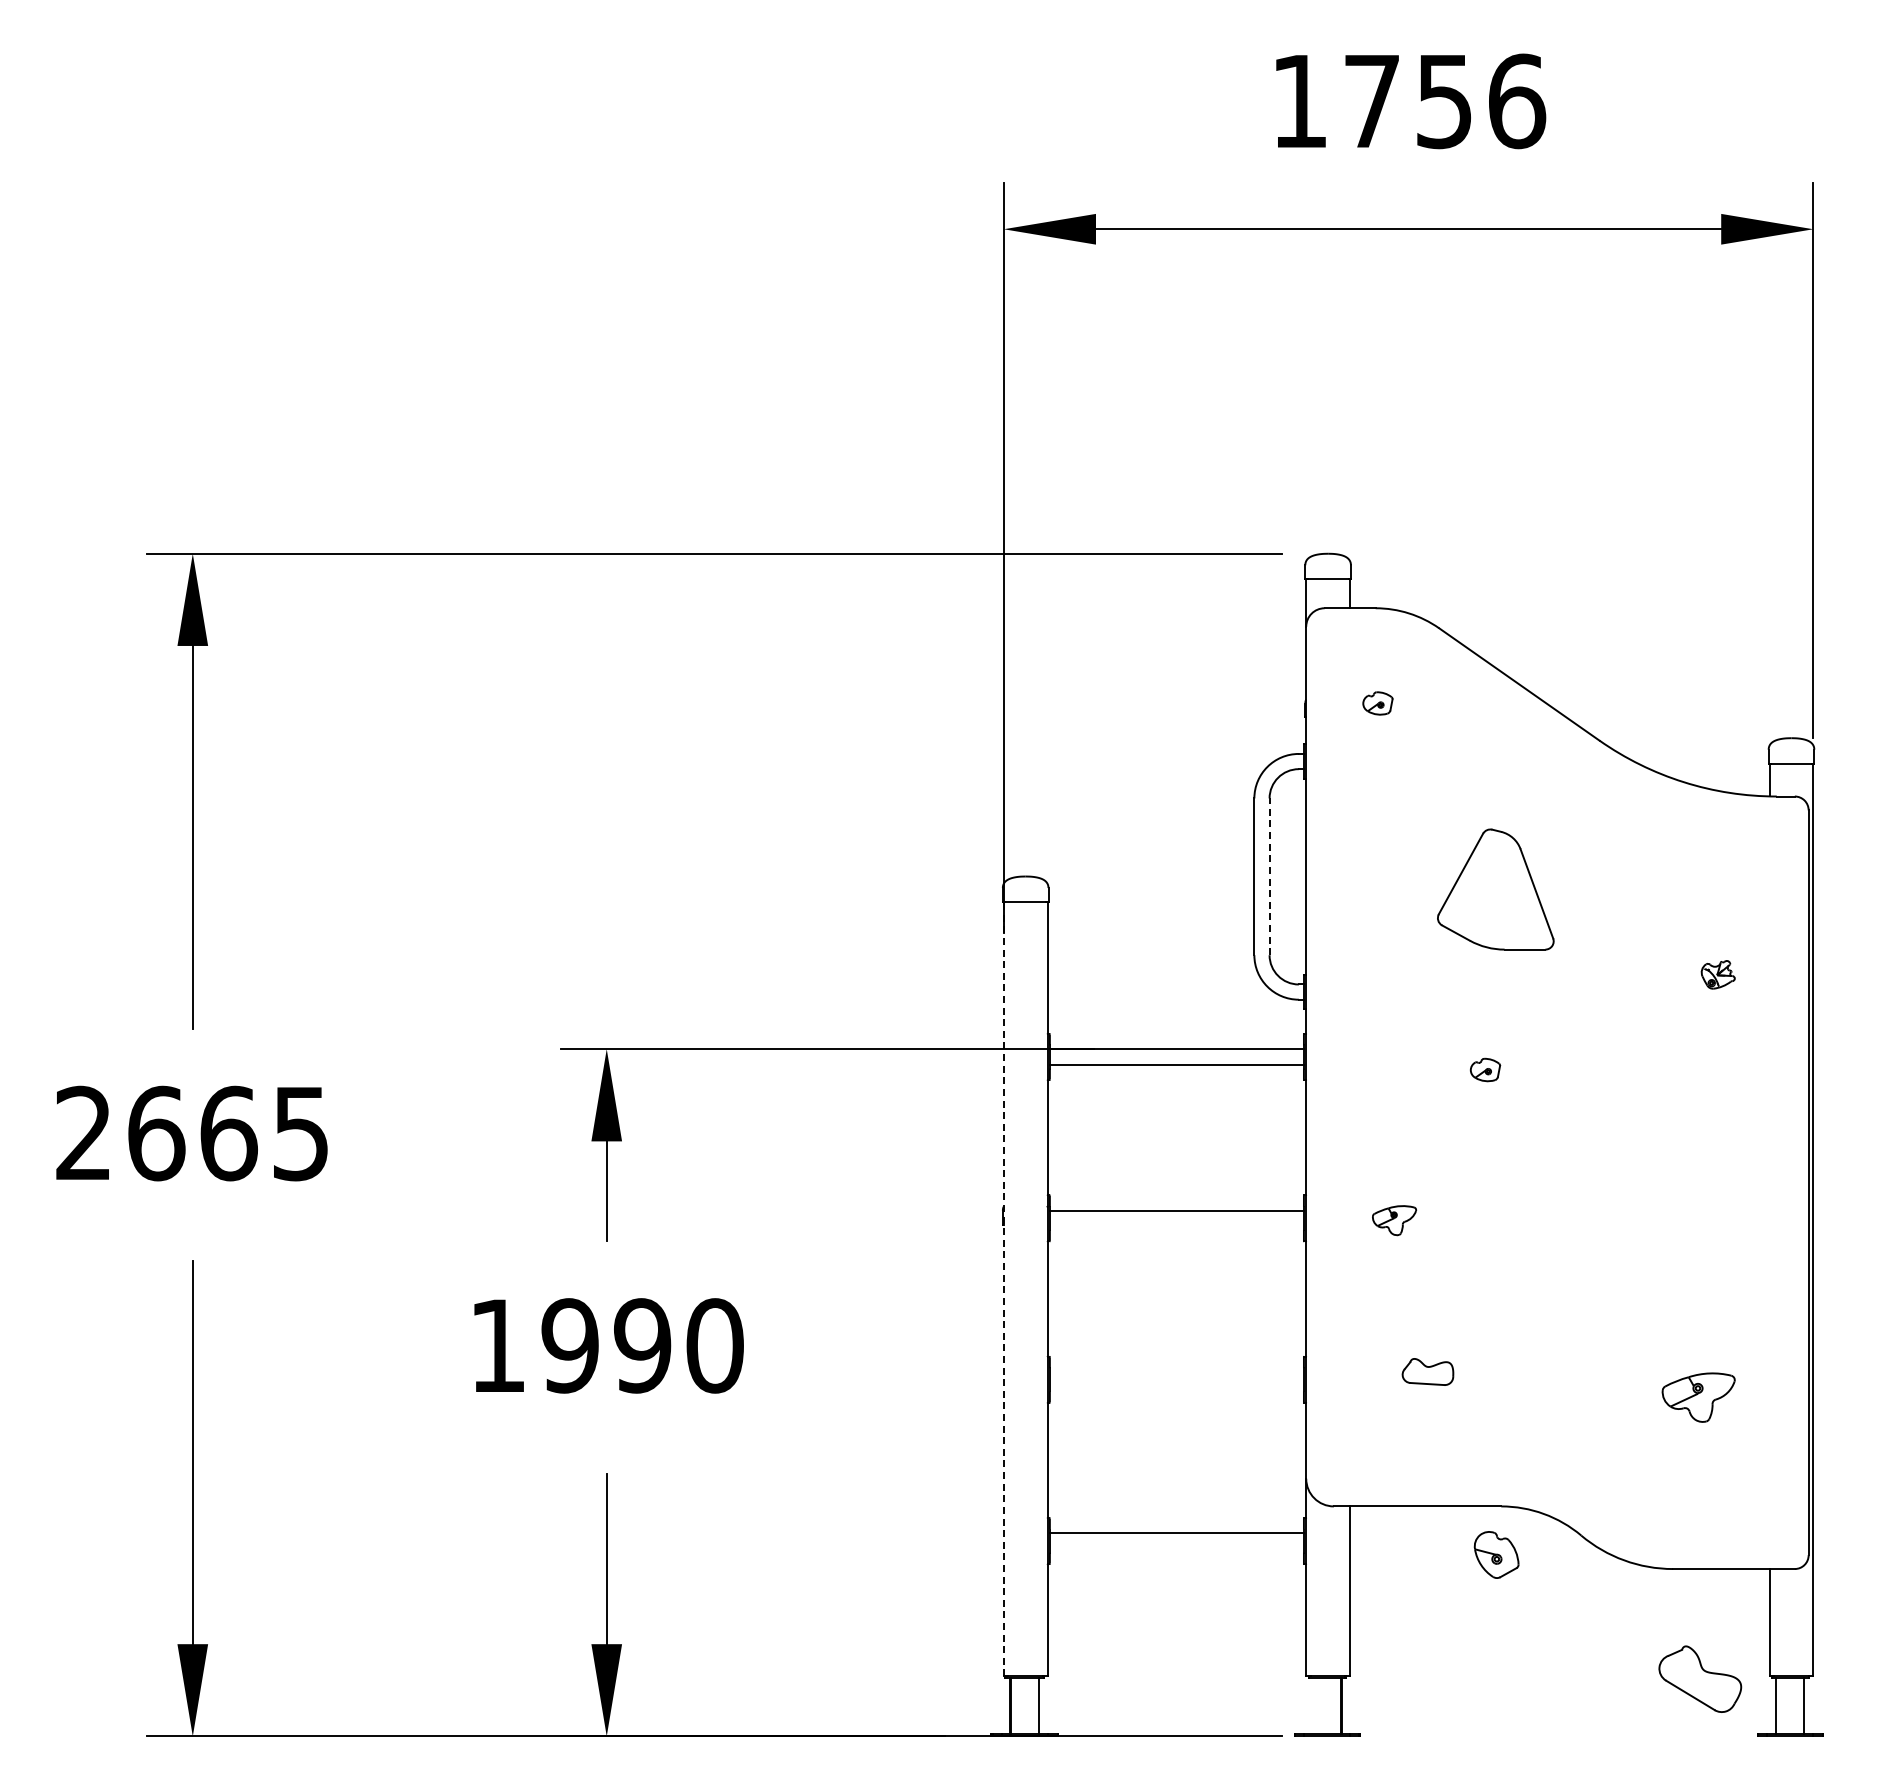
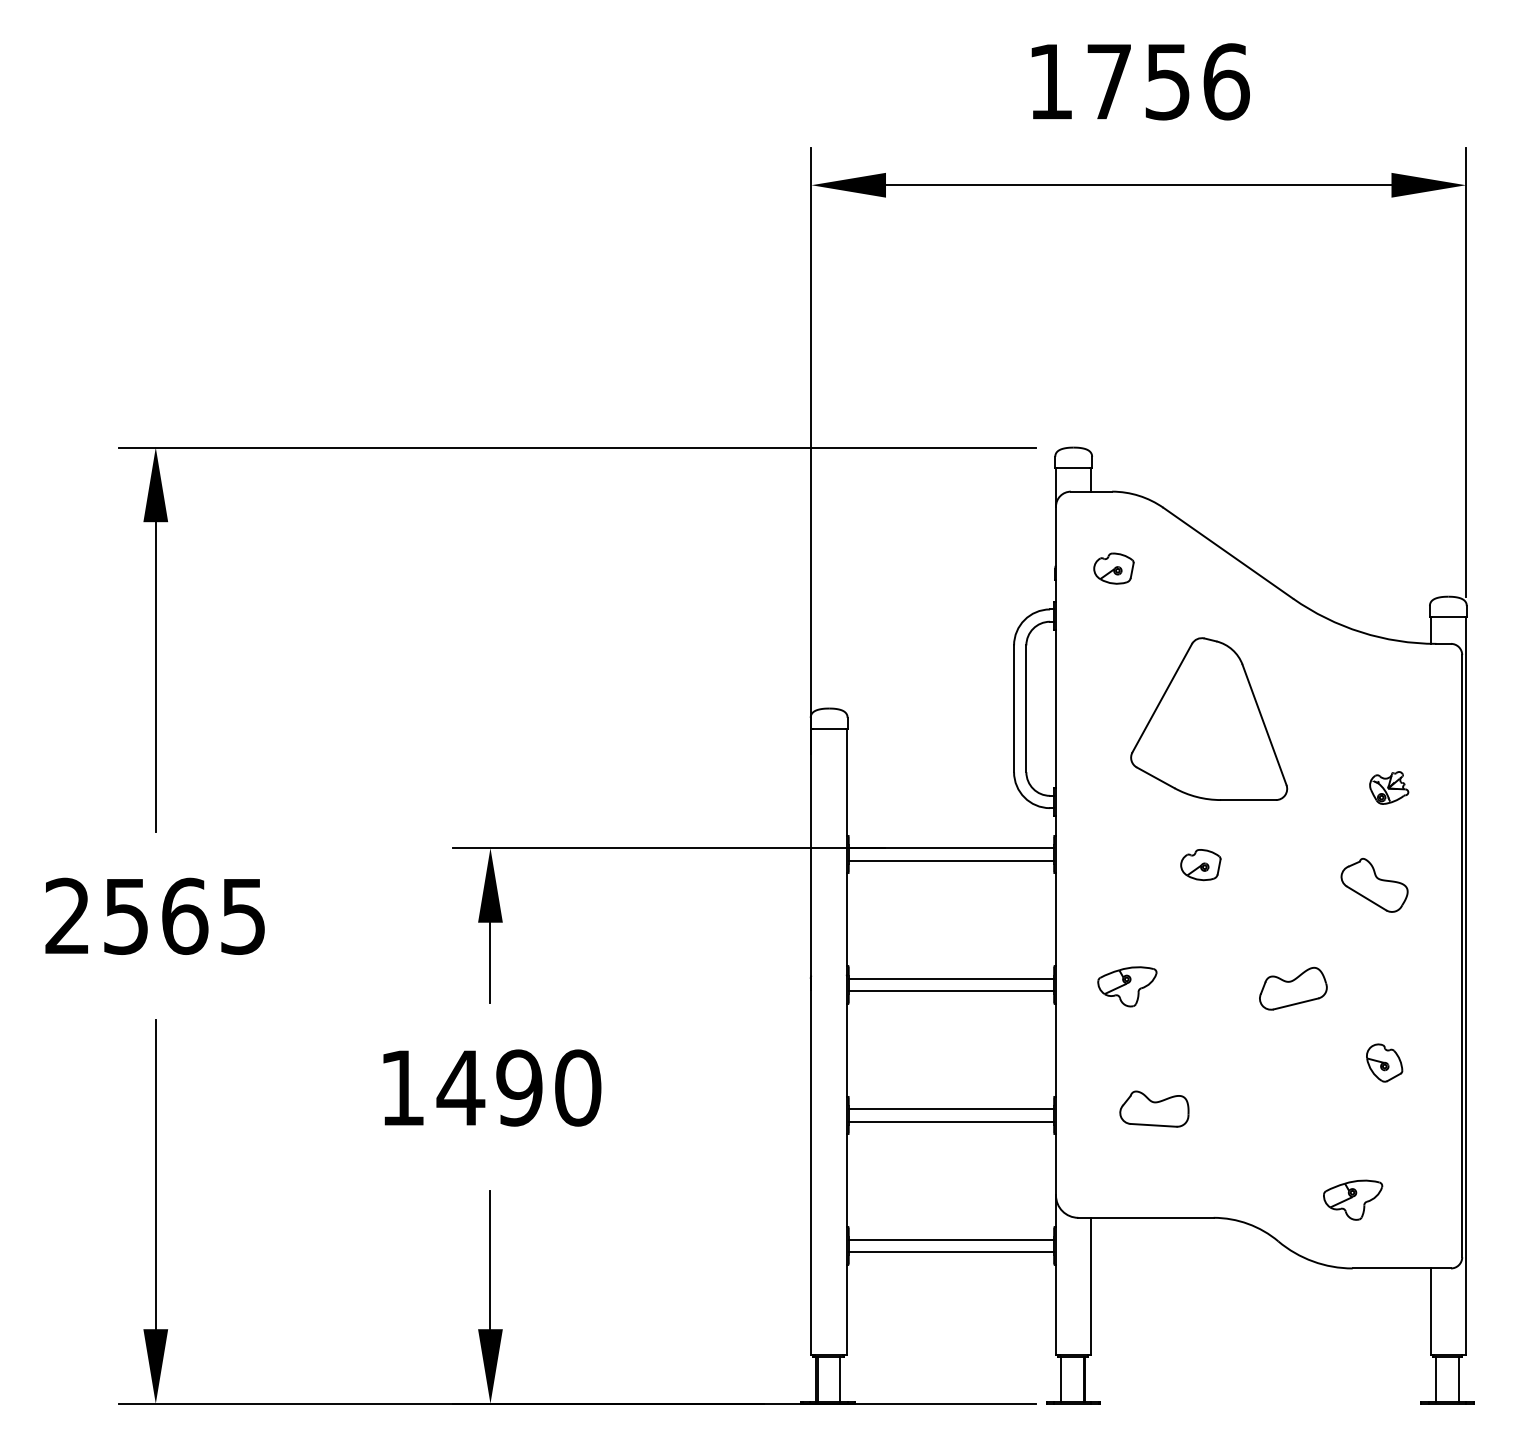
part: (1377, 703) -> (1113, 568), size x1.67
line: (1269, 876) -> (1026, 708), dashed -> solid
part: (1495, 889) -> (1209, 719), size x1.67
part: (1717, 974) -> (1388, 787), size x1.43
part: (1485, 1069) -> (1200, 864), size x1.67
text: (156, 1133) -> (126, 916), 2665 -> 2565
part: (1394, 1220) -> (1127, 986), size x1.67
part: (1599, 1222) -> (1293, 988), added
line: (1176, 1226) -> (951, 991), added
line: (1003, 1288) -> (811, 1041), dashed -> solid
text: (570, 1345) -> (461, 1087), 1990 -> 1490
line: (1176, 1371) -> (951, 1108), added
part: (1427, 1371) -> (1154, 1108), size x1.67
line: (1176, 1387) -> (951, 1121), added
part: (1698, 1397) -> (1352, 1200), moved
line: (1176, 1548) -> (951, 1251), added
part: (1496, 1554) -> (1384, 1062), moved
part: (1700, 1678) -> (1374, 884), moved
line: (1313, 1705) -> (1061, 1378), added

